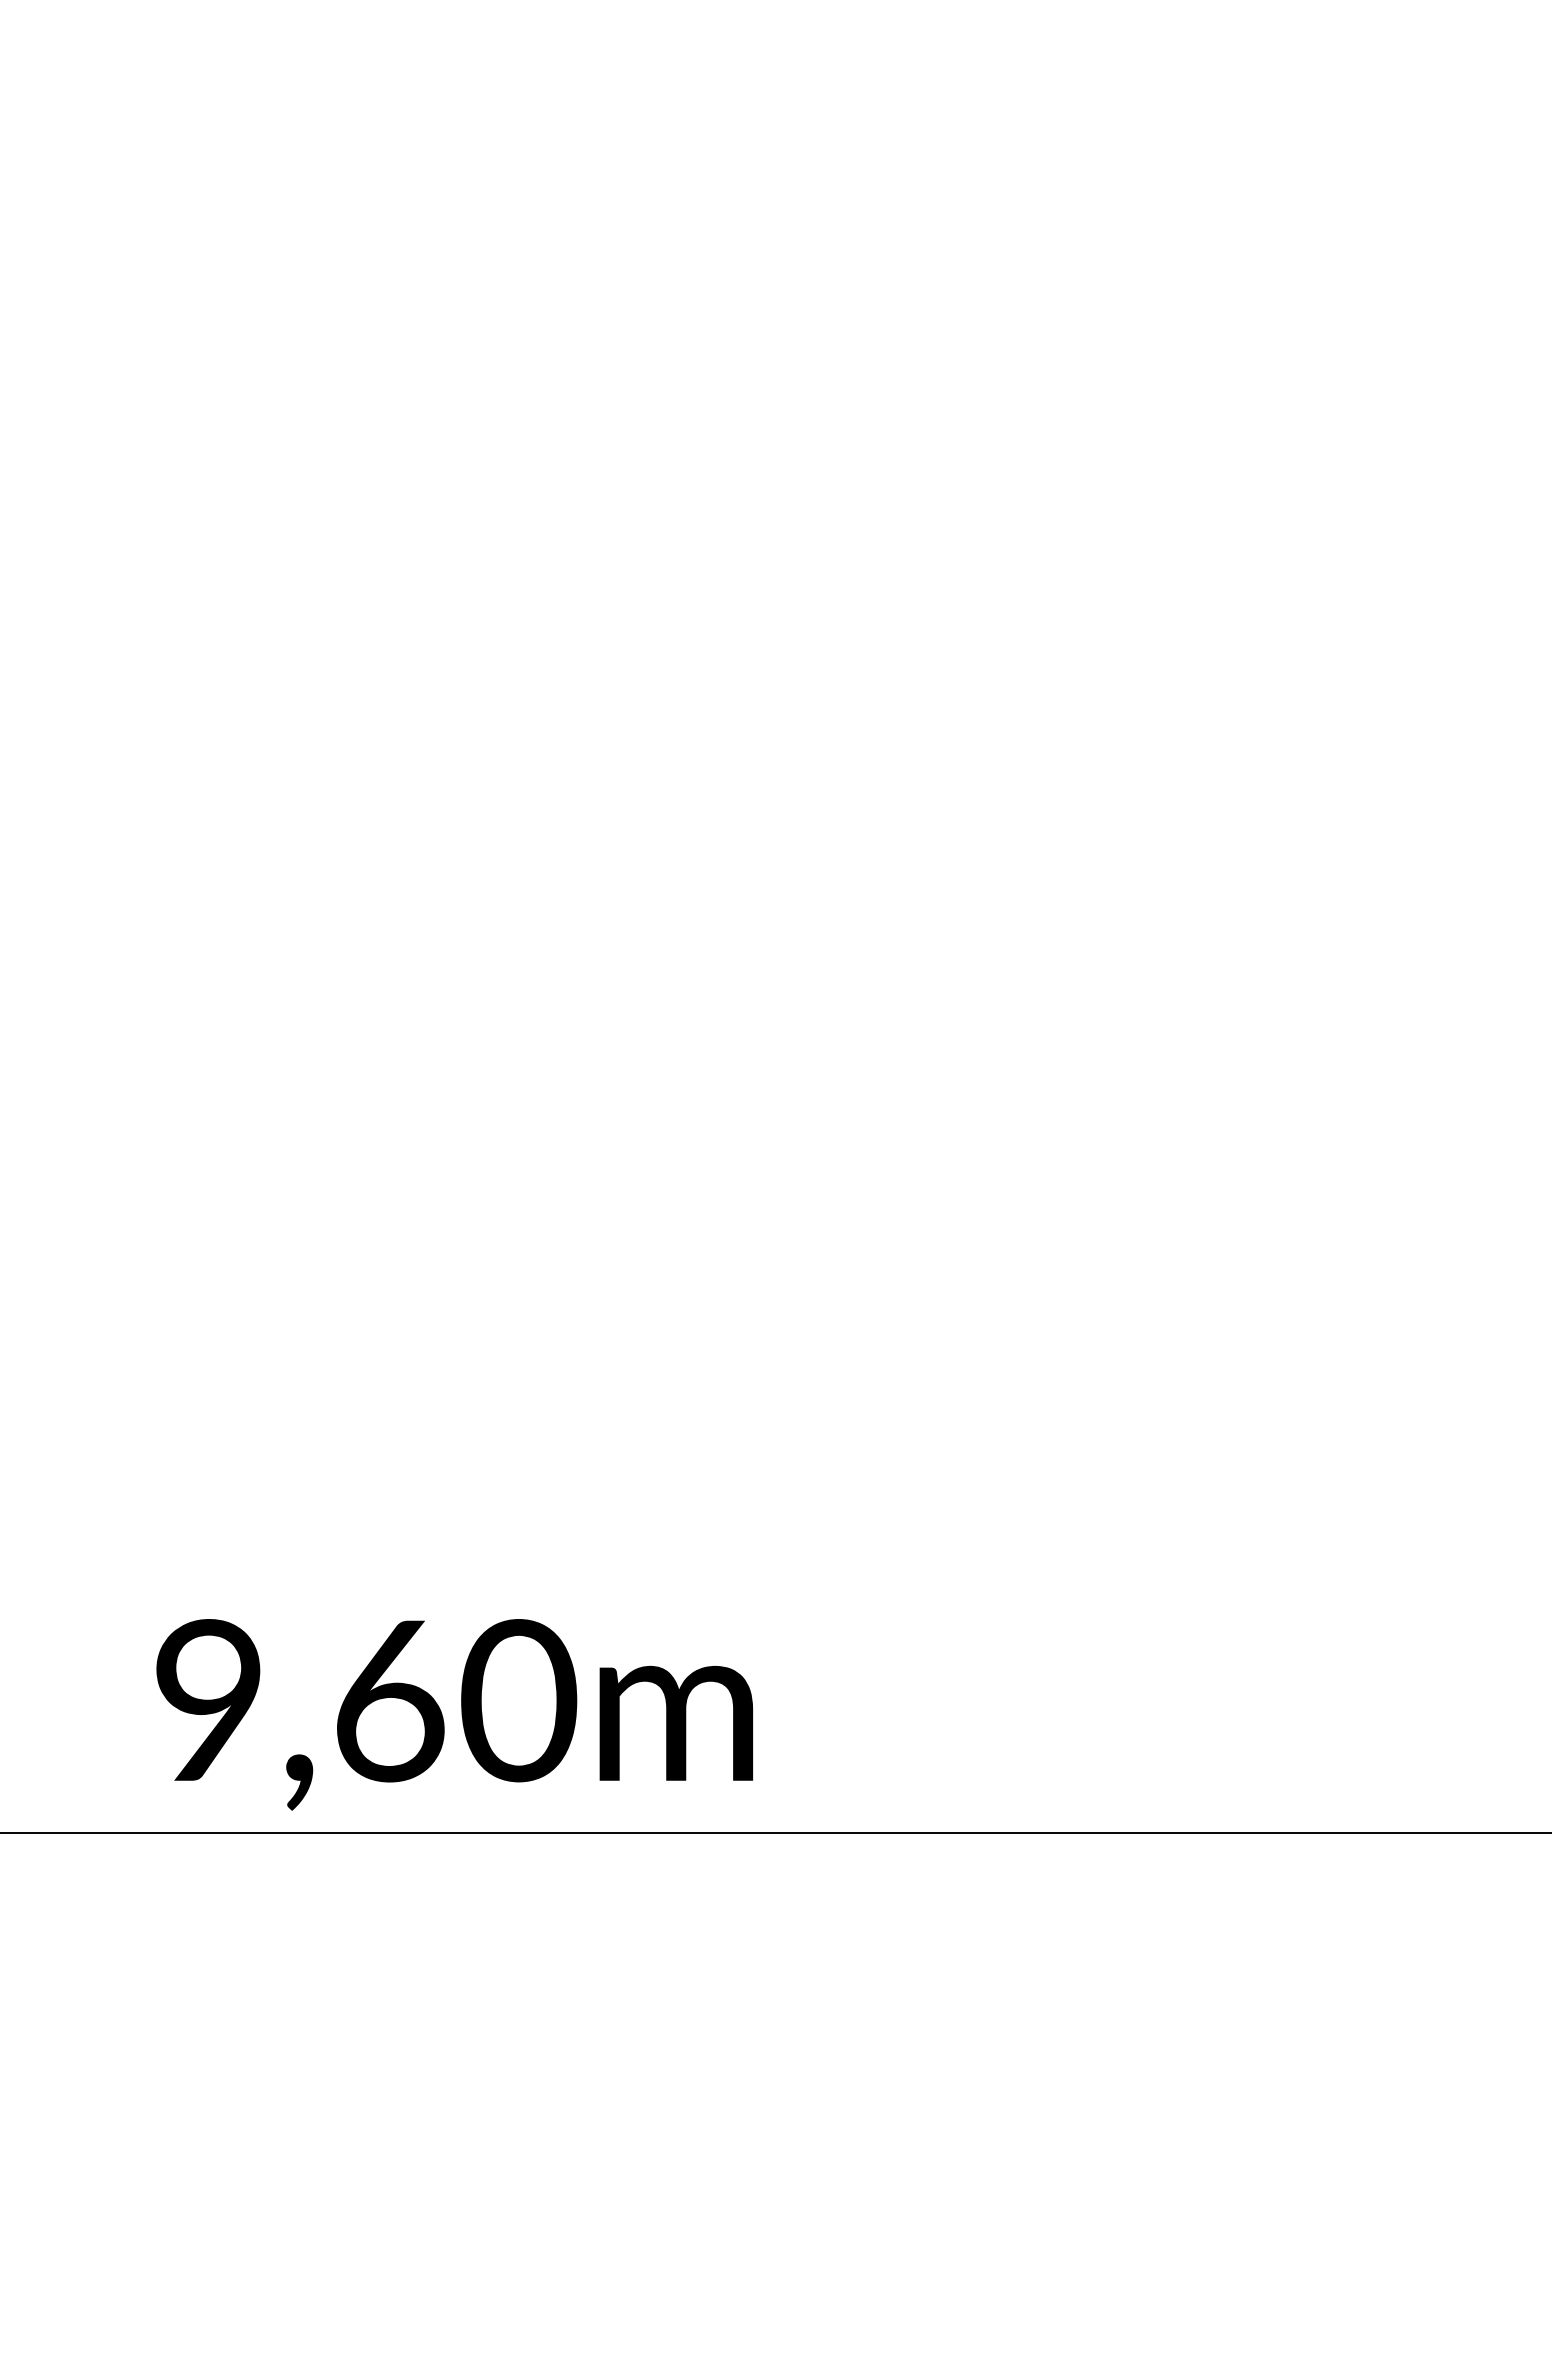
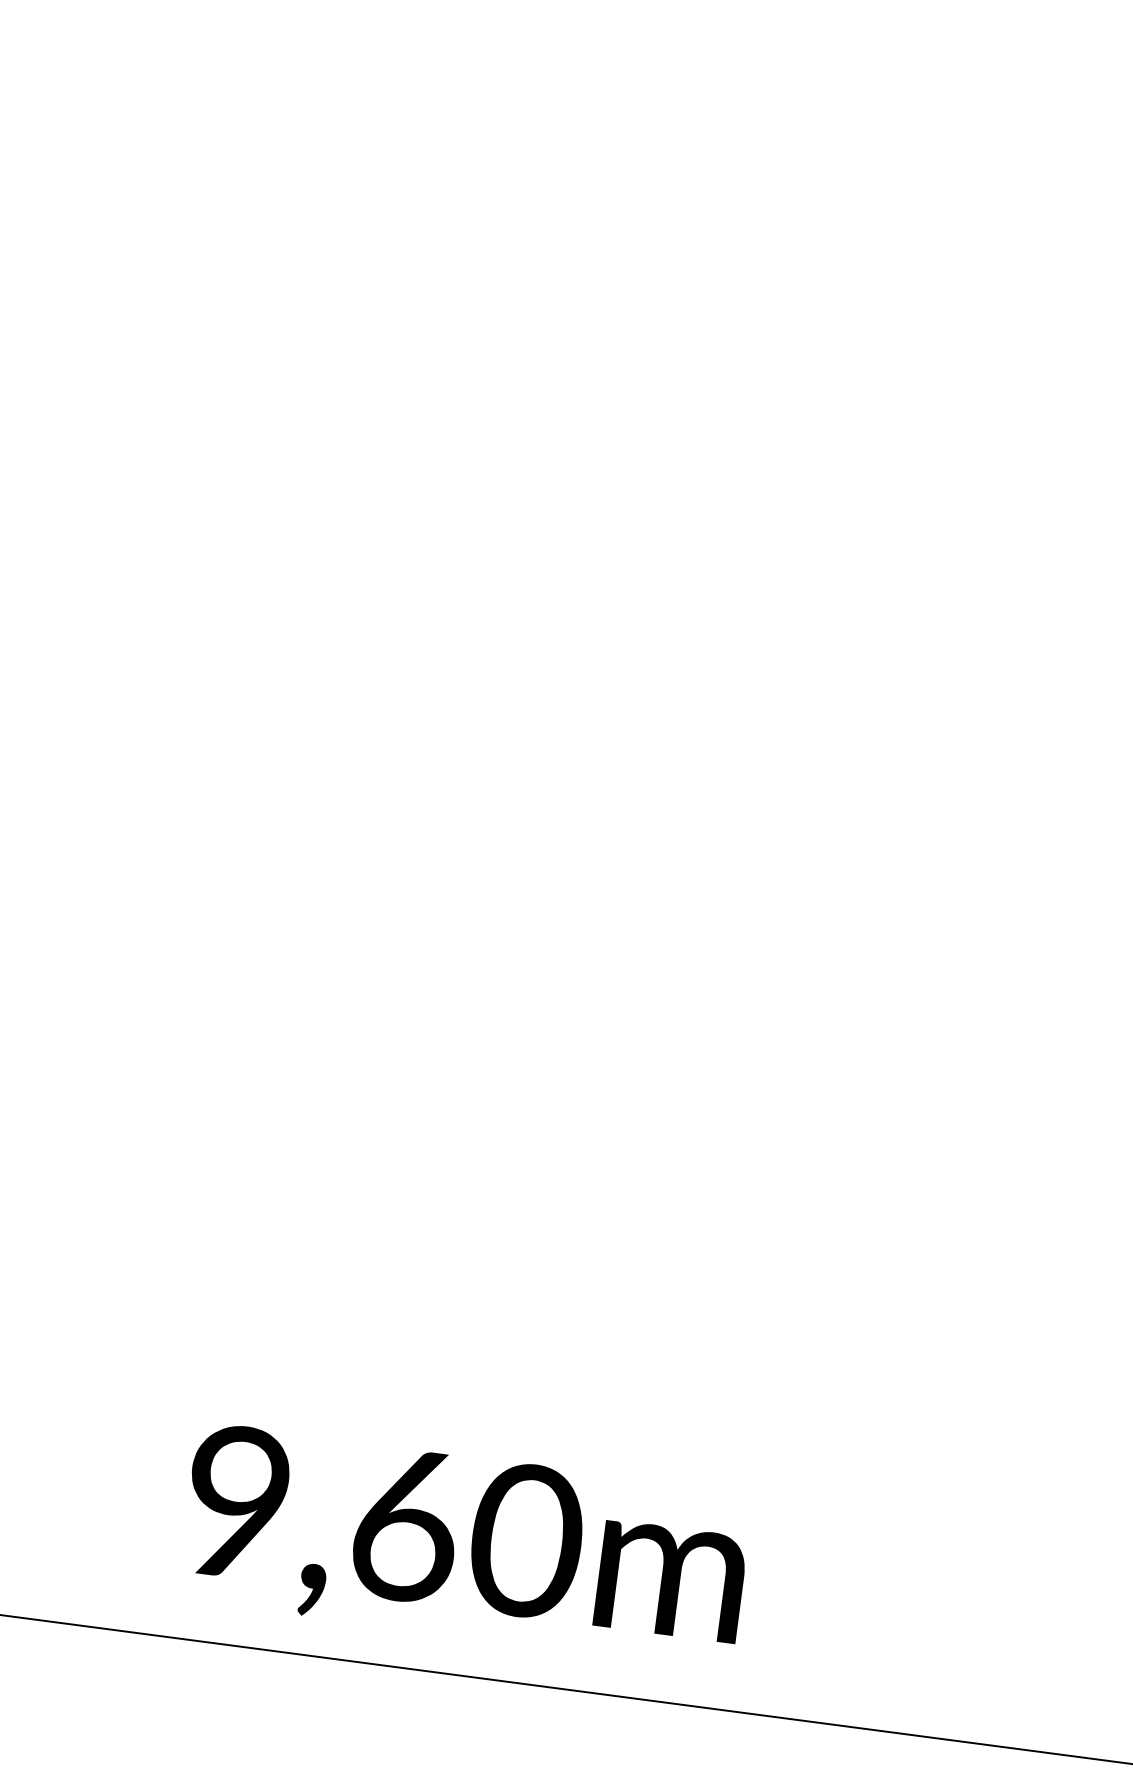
text: (454, 1714) -> (464, 1545), moved

